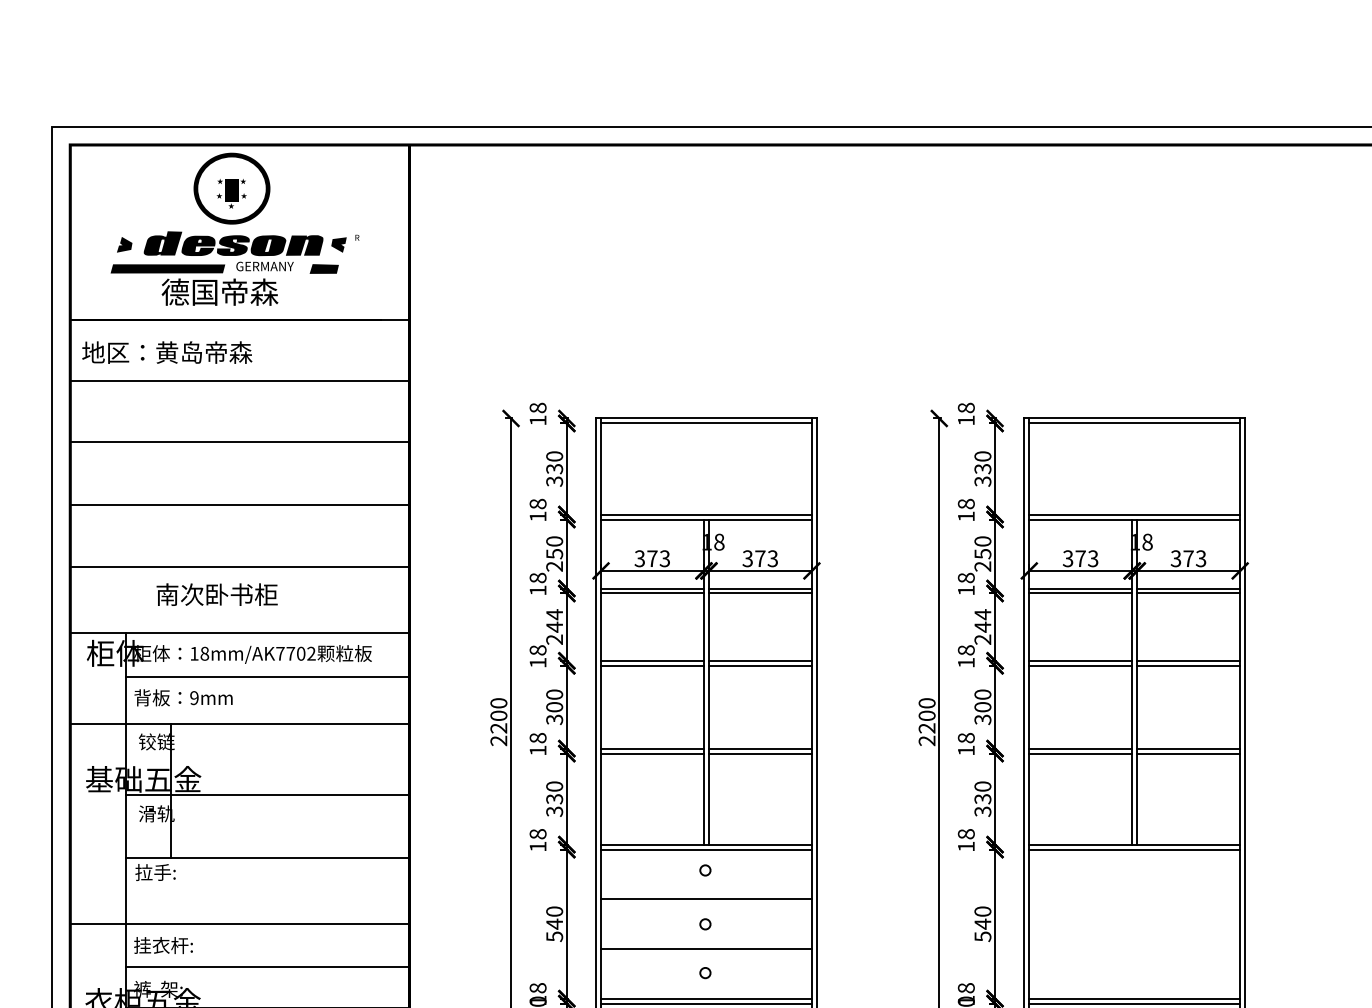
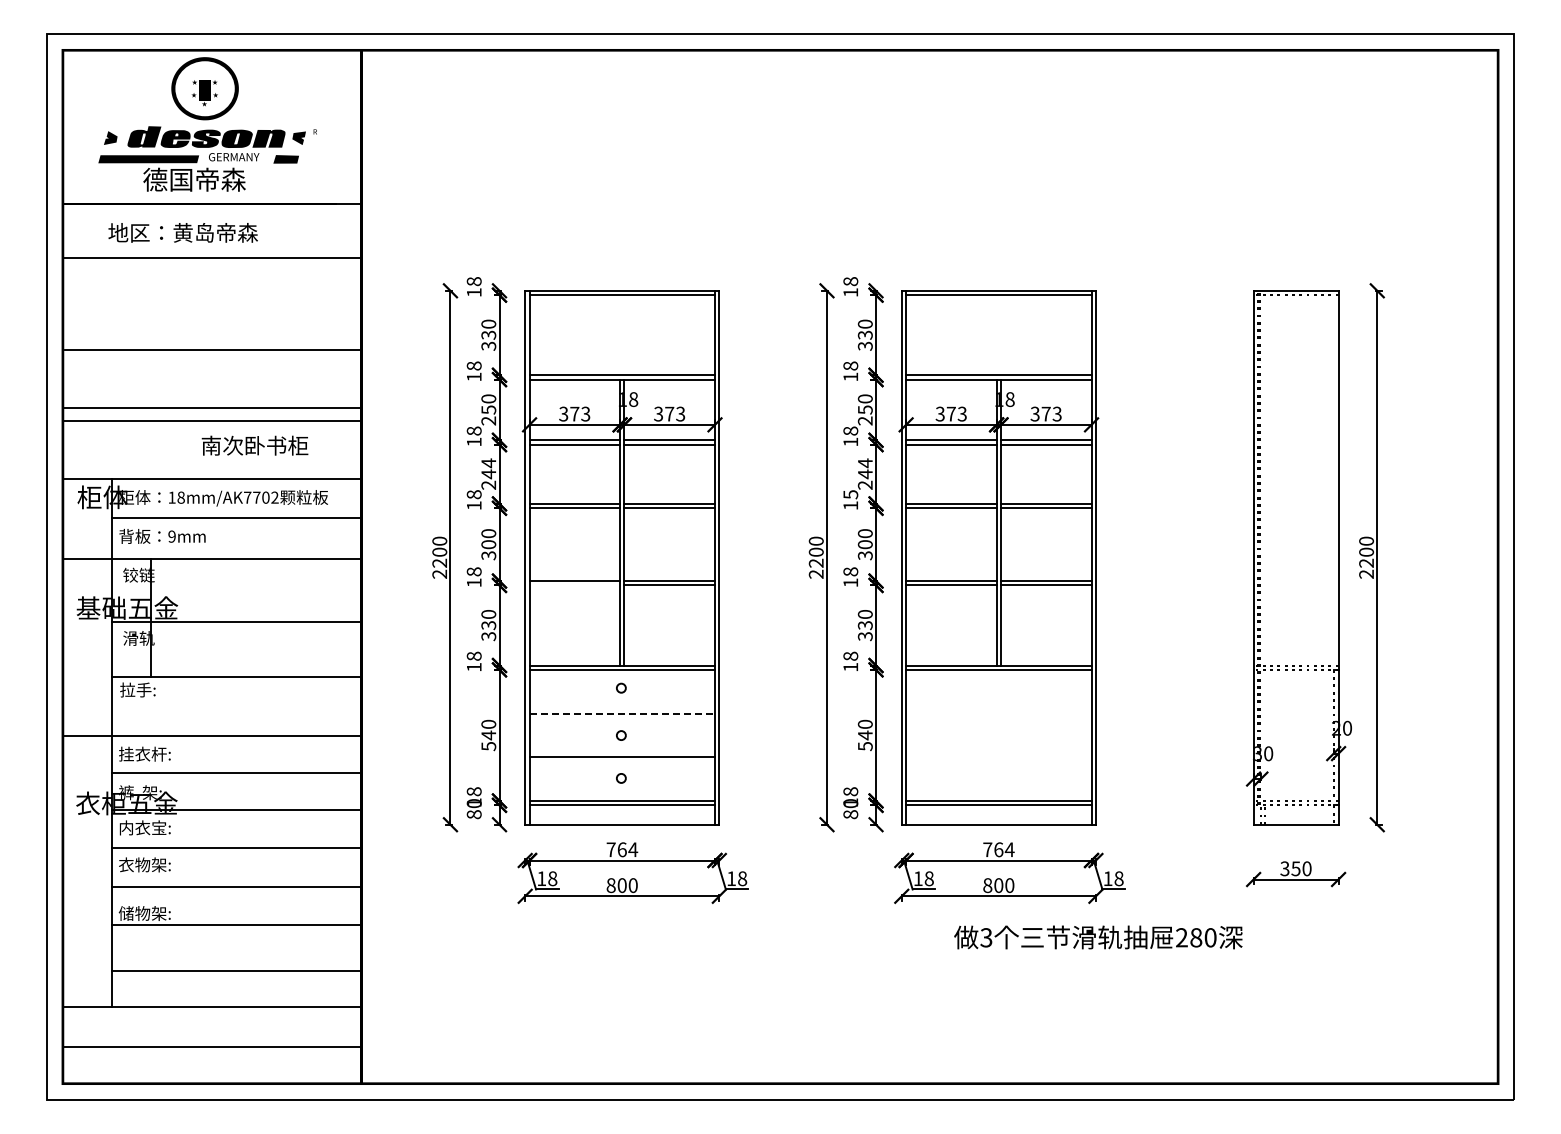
text: (166, 352) -> (182, 232), moved
line: (240, 442) -> (212, 349), moved
line: (239, 504) -> (211, 408), moved
text: (216, 594) -> (254, 445), moved
text: (966, 650) -> (850, 494), 18 -> 15
line: (652, 753) -> (574, 585), removed
line: (706, 899) -> (622, 713), solid -> dashed

